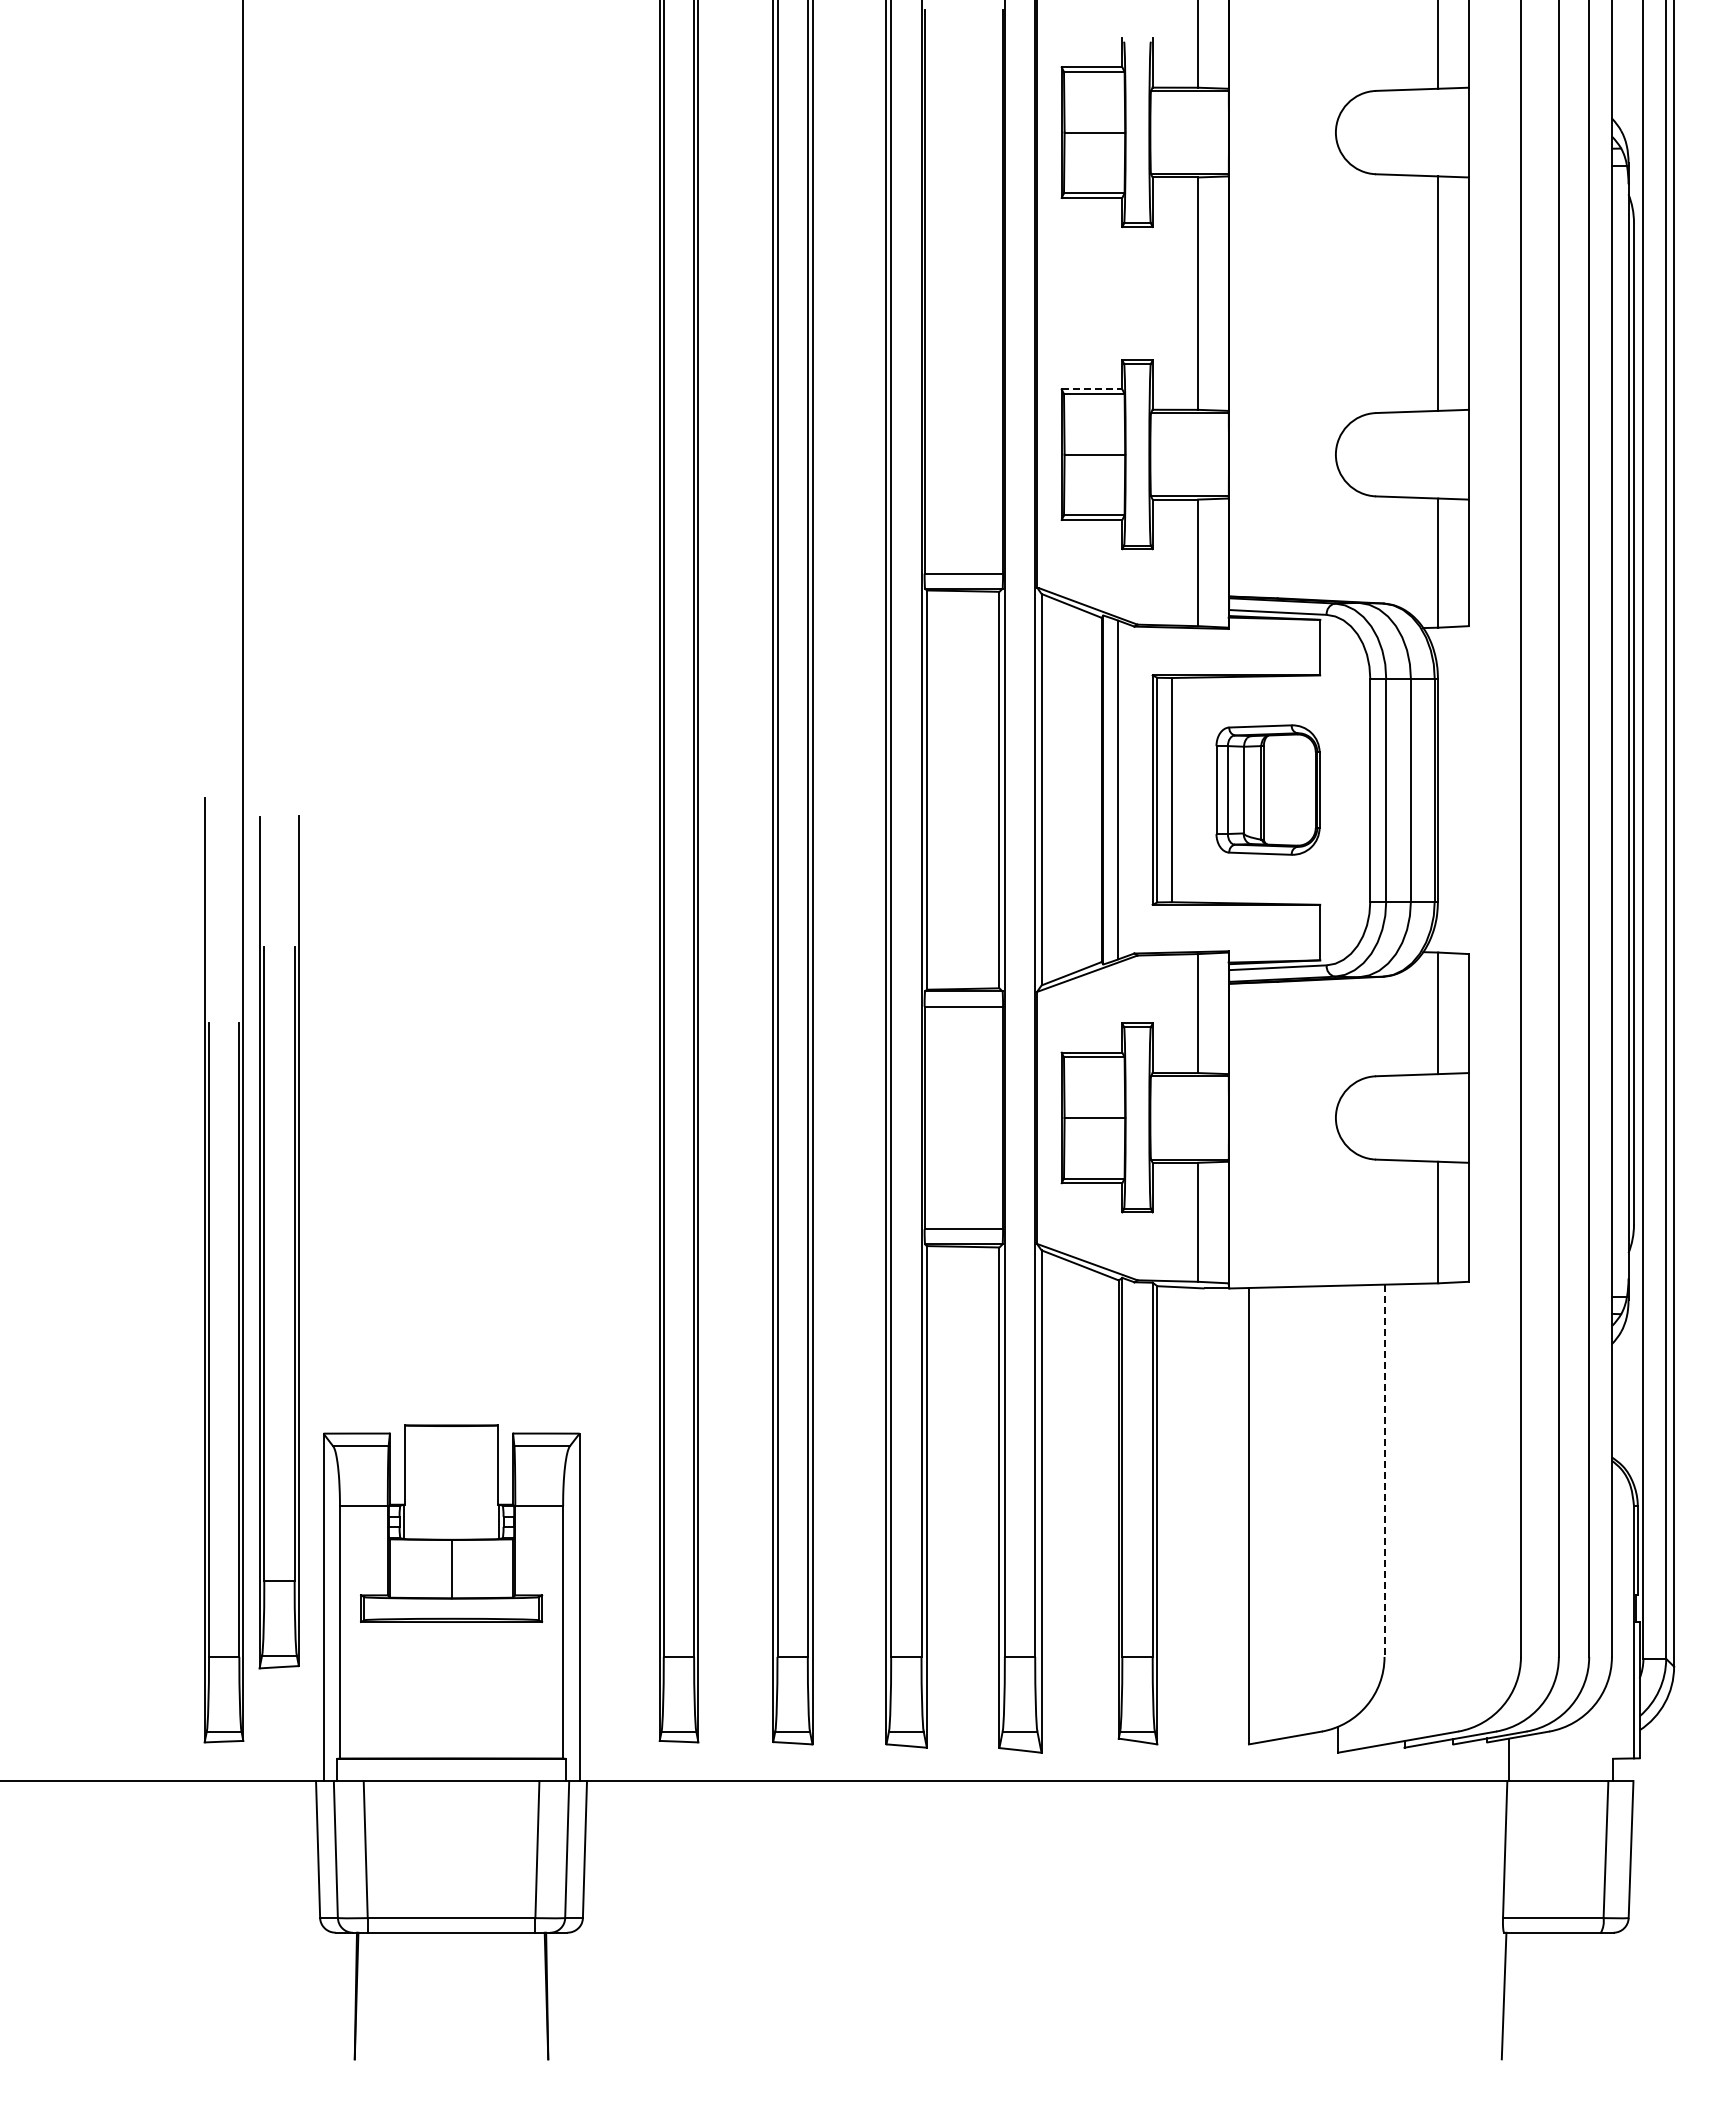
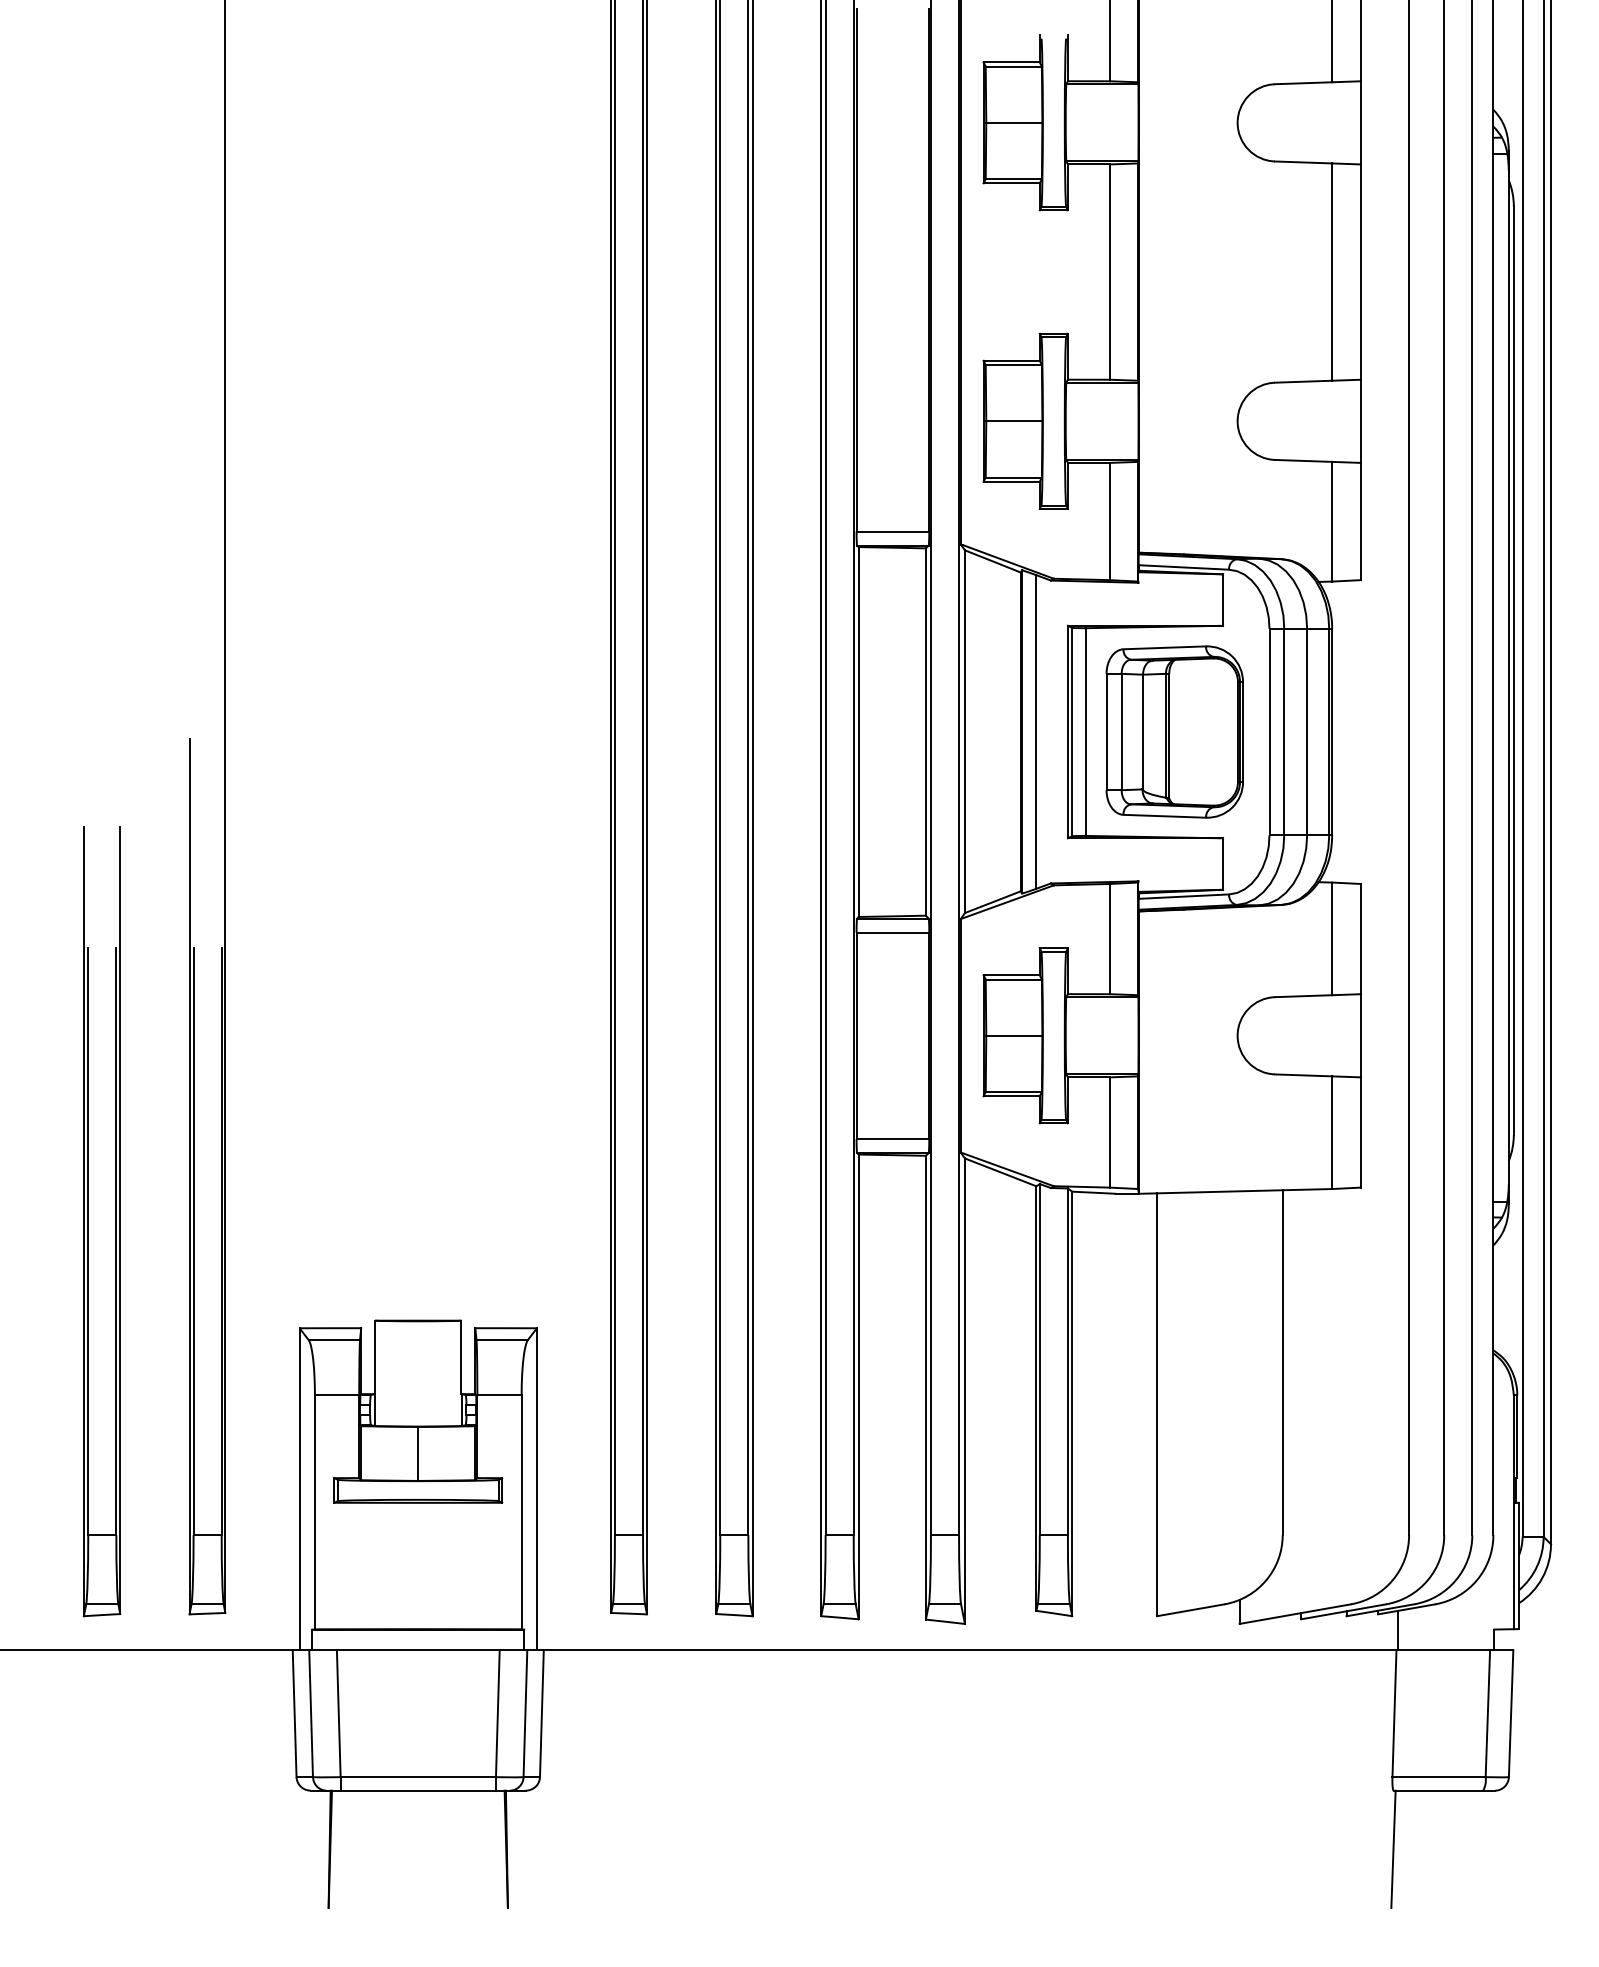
line: (1092, 389) -> (1012, 360), dashed -> solid
part: (1267, 789) -> (1174, 731), size x1.43
part: (264, 1242) -> (88, 1221), moved
line: (1384, 1471) -> (1282, 1363), dashed -> solid

